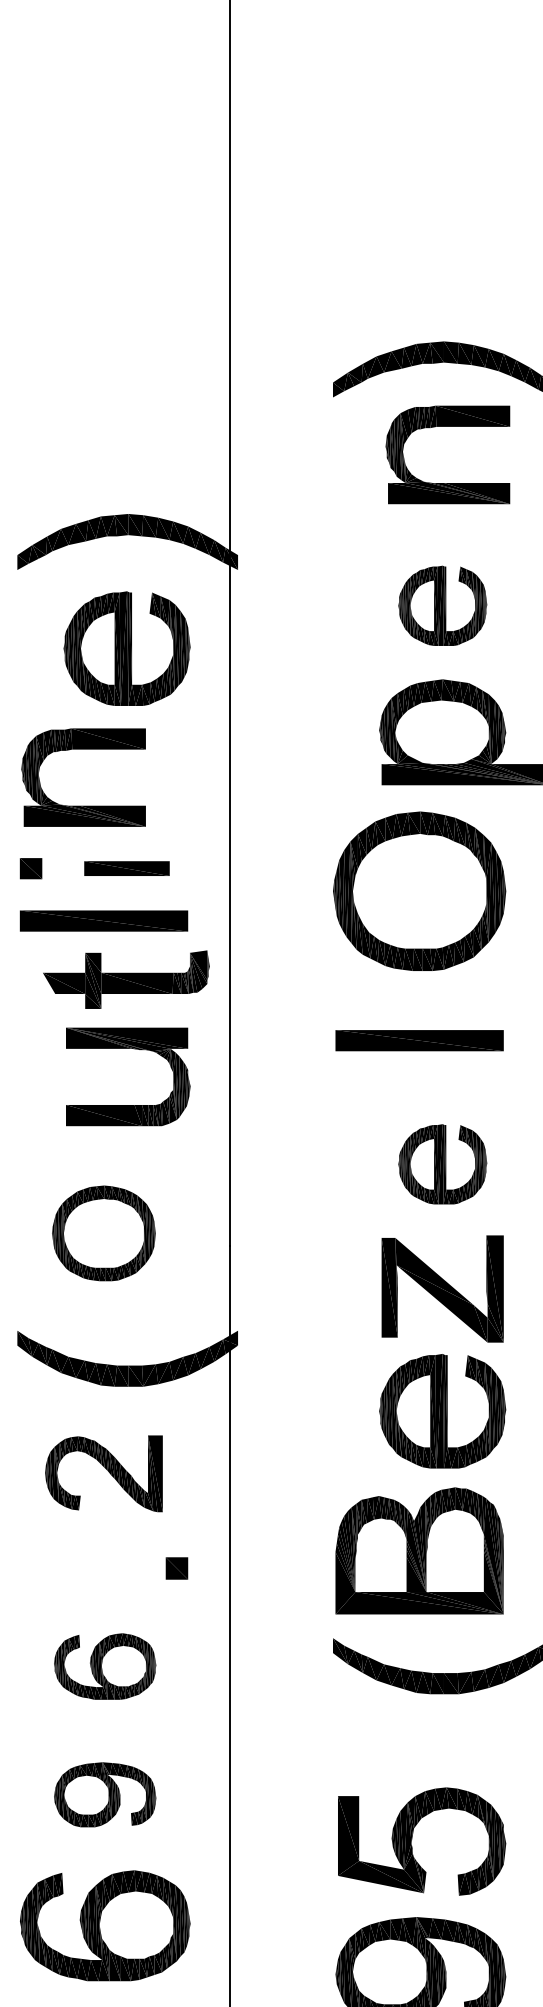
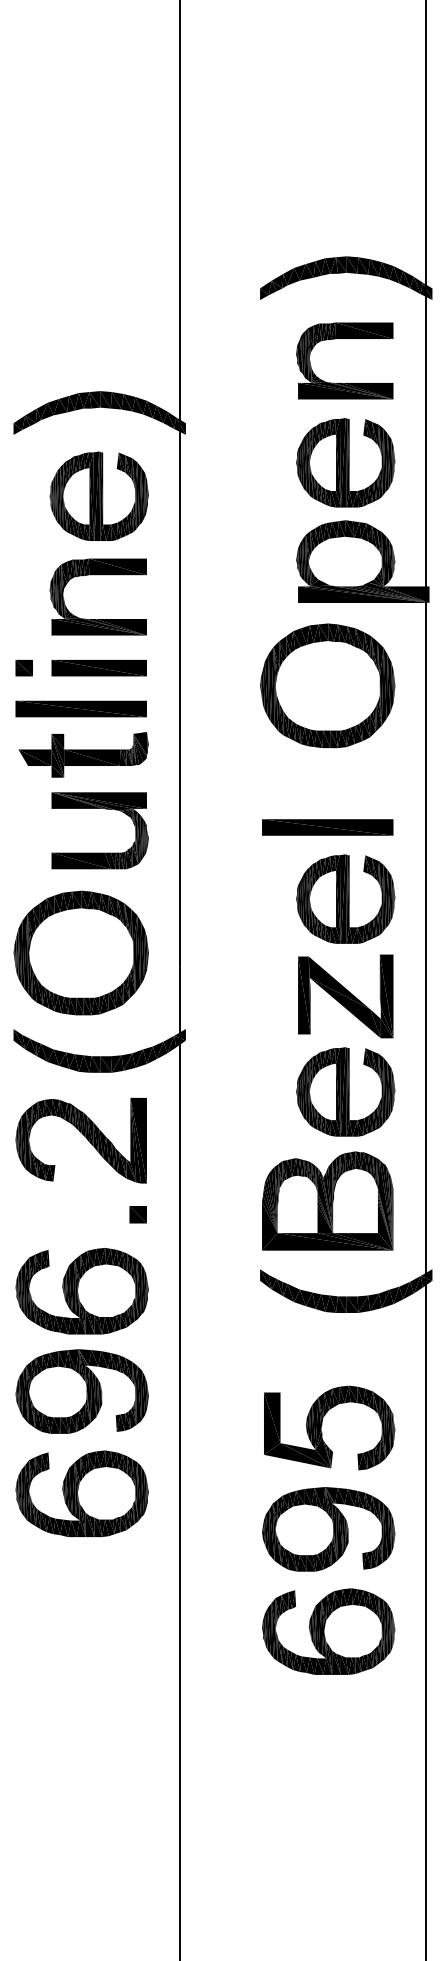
part: (447, 426) -> (344, 338), moved
part: (442, 605) -> (345, 462), size x1.43
part: (82, 750) -> (97, 575), moved
part: (126, 867) -> (98, 667), size x1.43
part: (126, 979) -> (83, 754), moved
part: (419, 1040) -> (327, 827), moved
part: (442, 1163) -> (345, 898), size x1.43
part: (103, 1232) -> (80, 952), size x1.67
part: (103, 1473) -> (80, 1140), size x1.43
part: (104, 1666) -> (81, 1291), size x1.67
part: (104, 1794) -> (81, 1391), size x1.67

